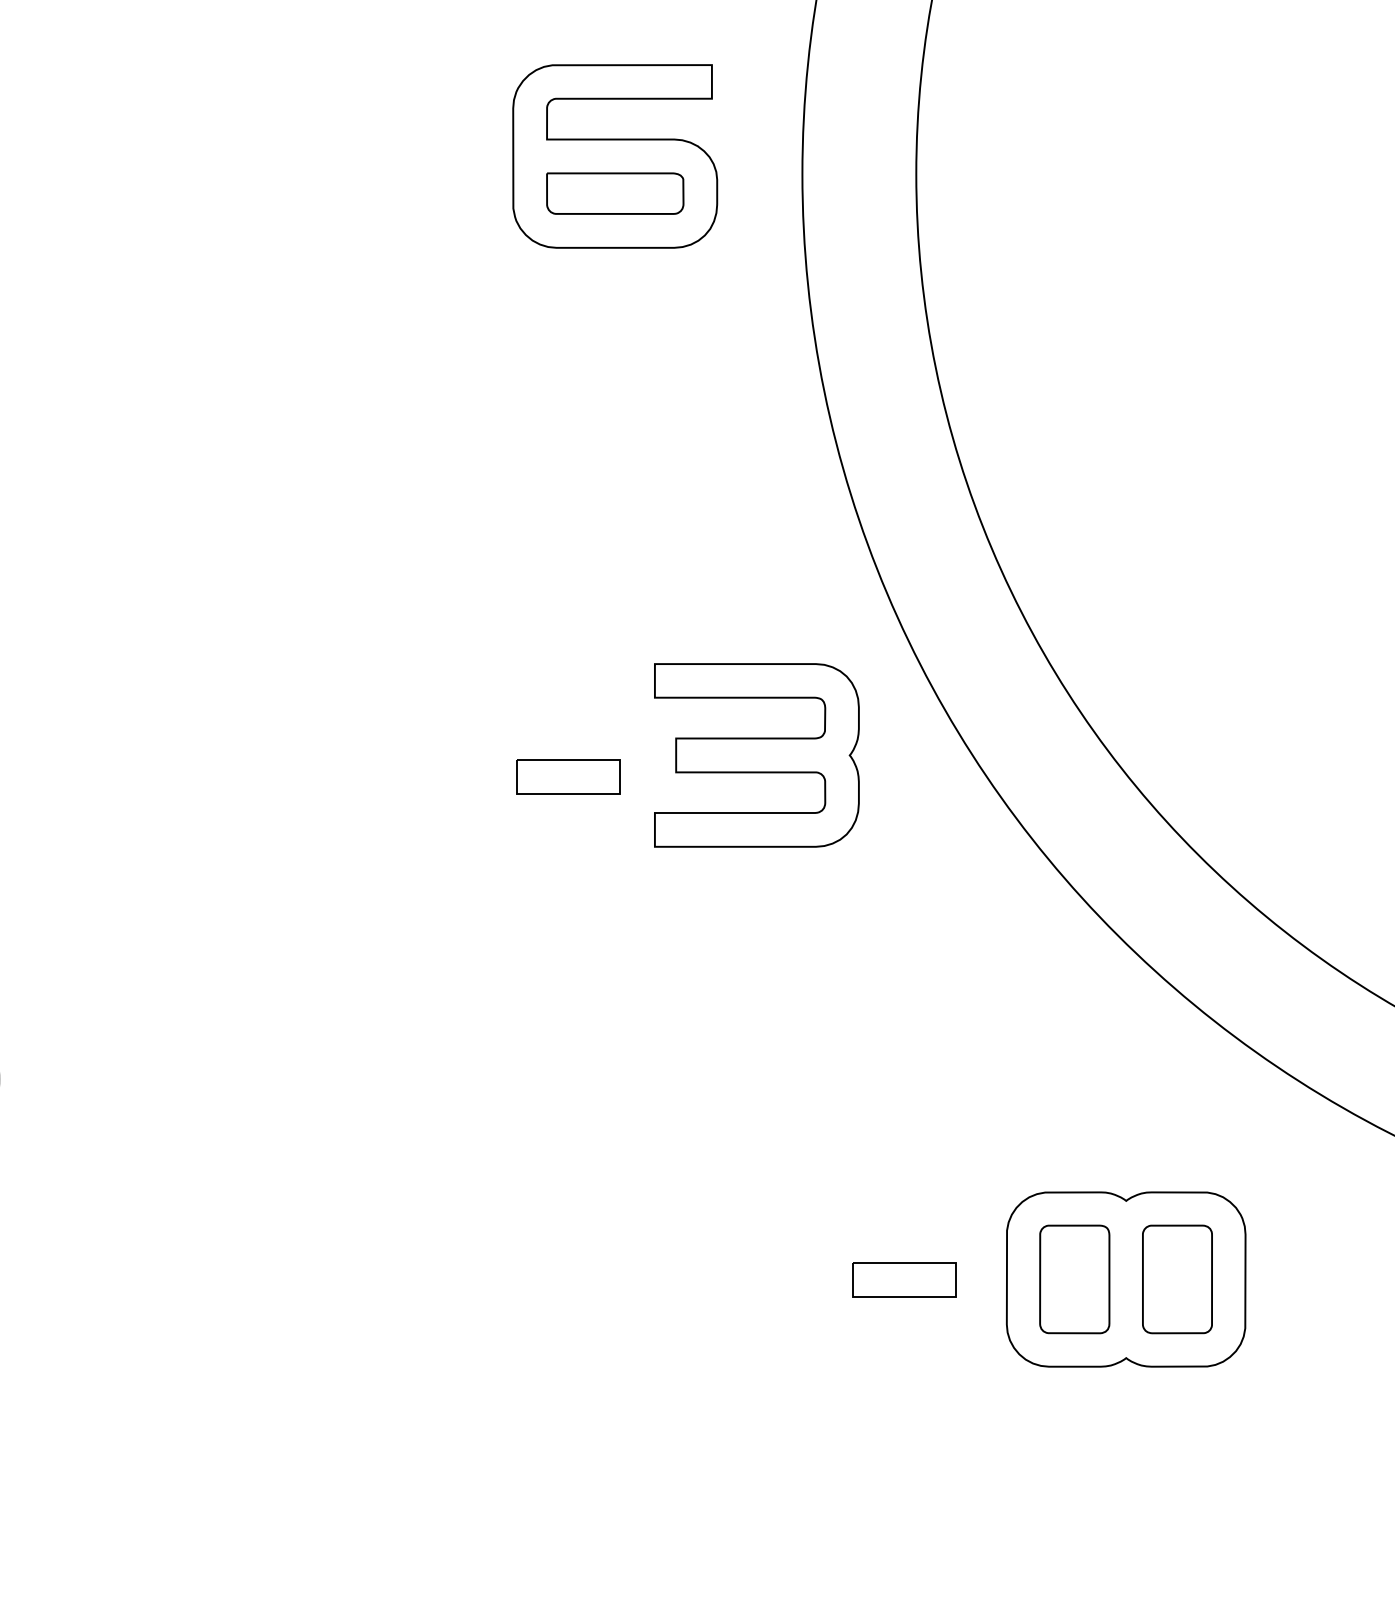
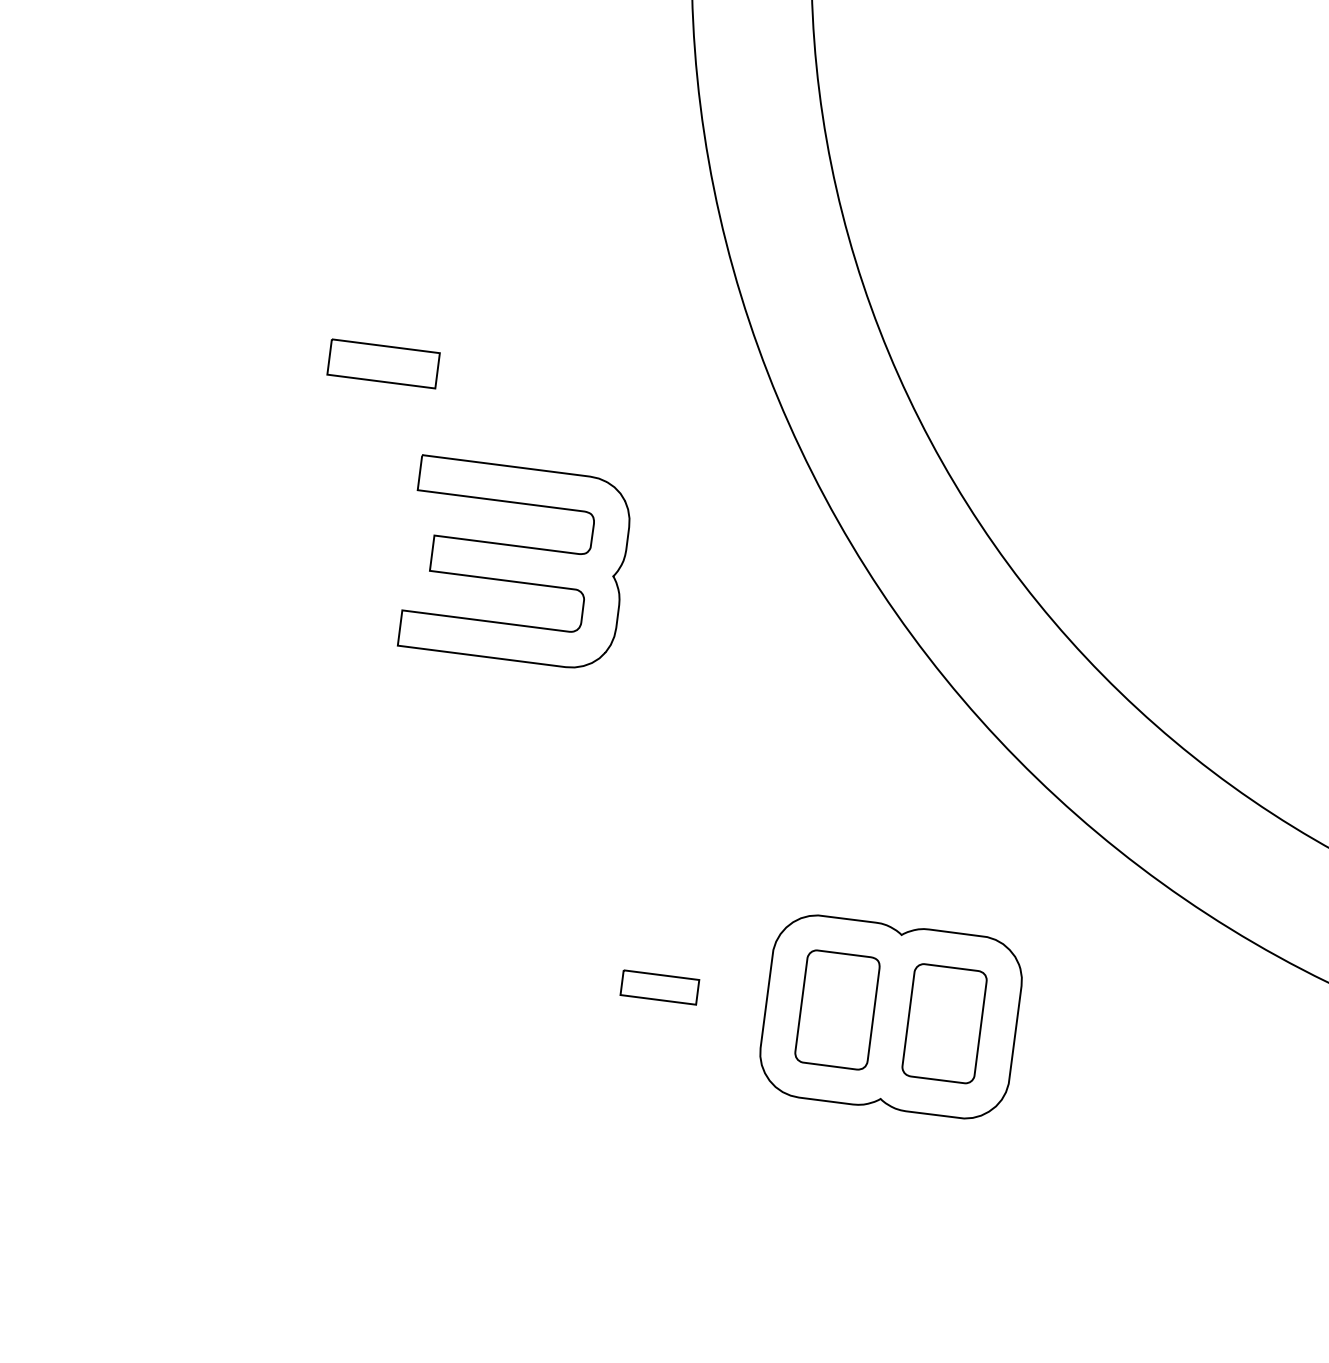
part: (756, 755) -> (515, 564), moved
part: (568, 776) -> (383, 363), moved
part: (904, 1279) -> (659, 987), size x0.7

